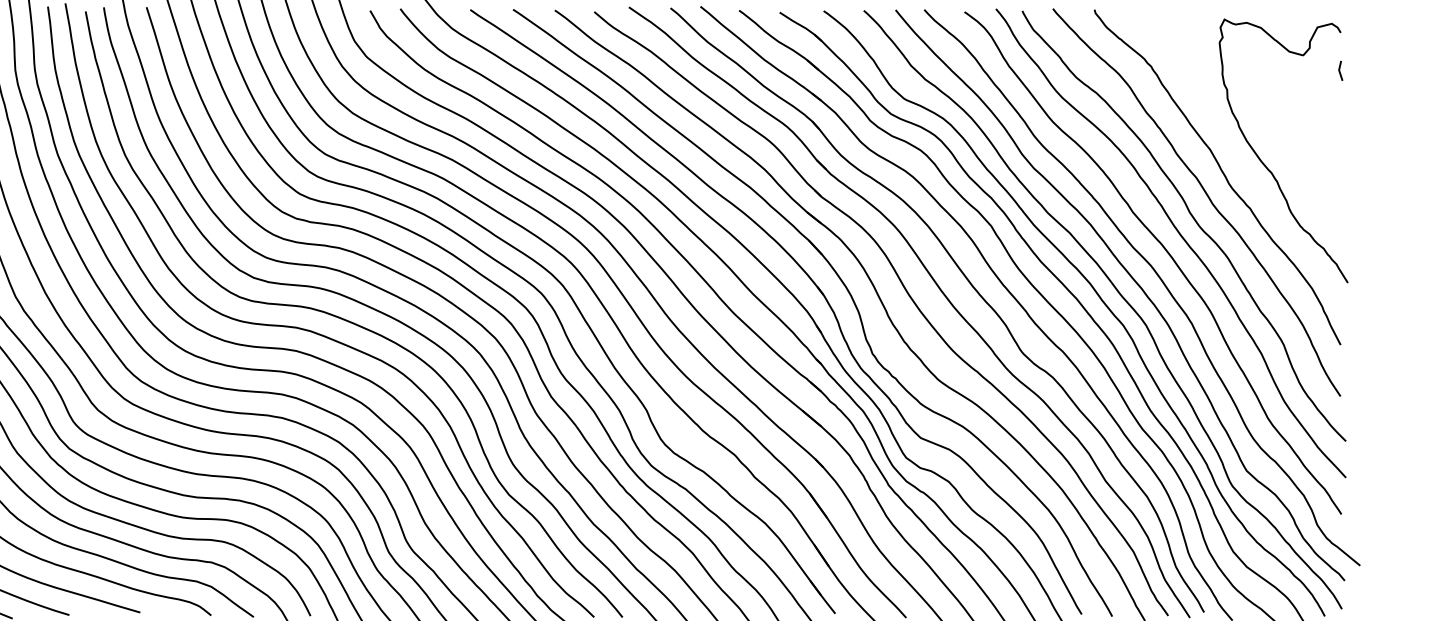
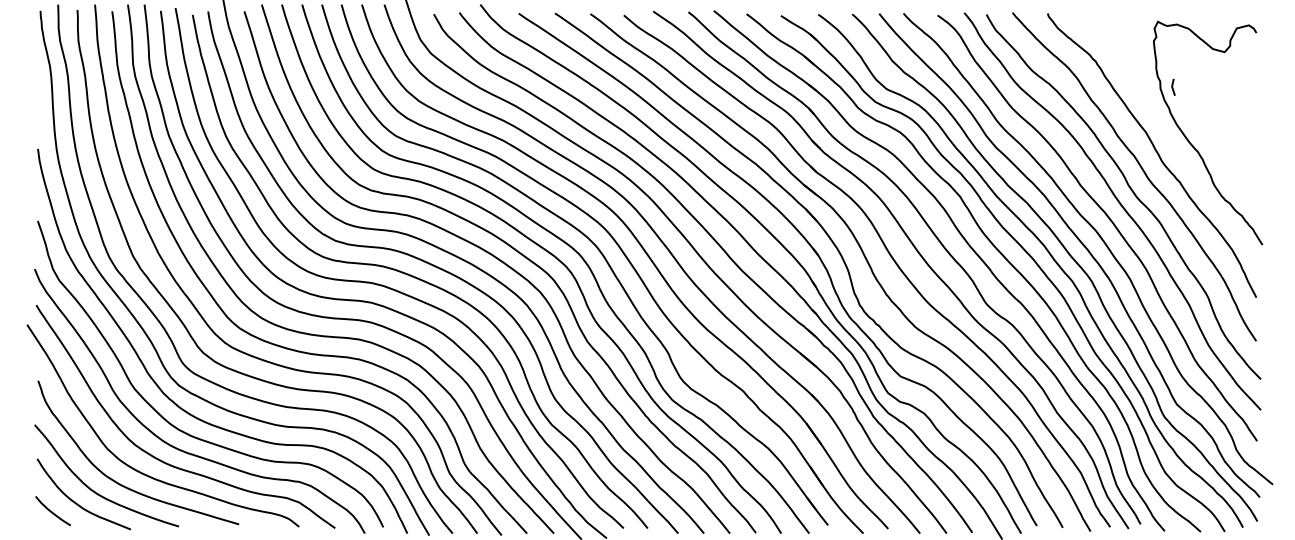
line: (1340, 69) -> (1173, 86), moved

